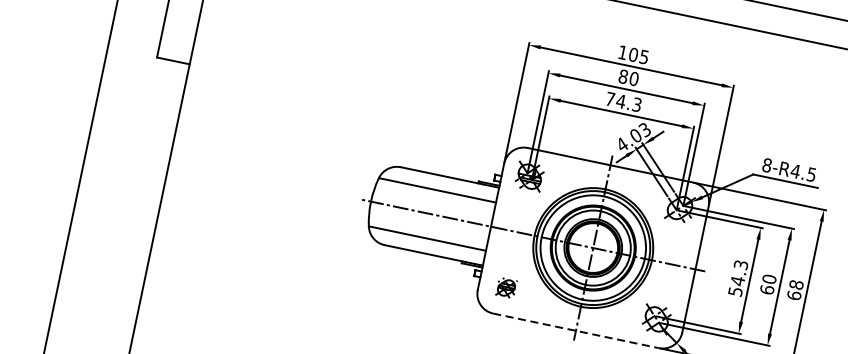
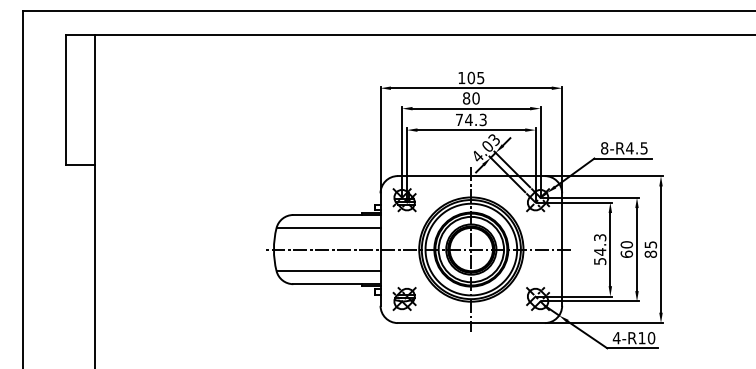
part: (506, 287) -> (404, 298), size x1.43
text: (795, 290) -> (650, 249), 68 -> 85
line: (576, 331) -> (471, 323), dashed -> solid

